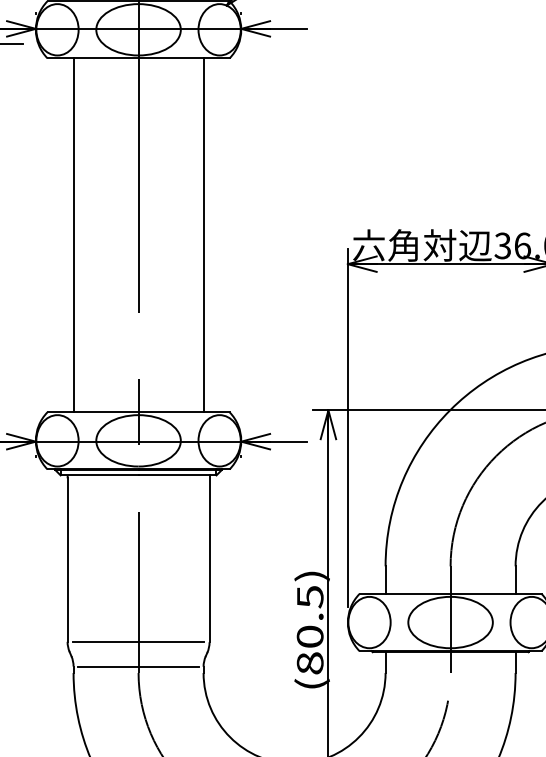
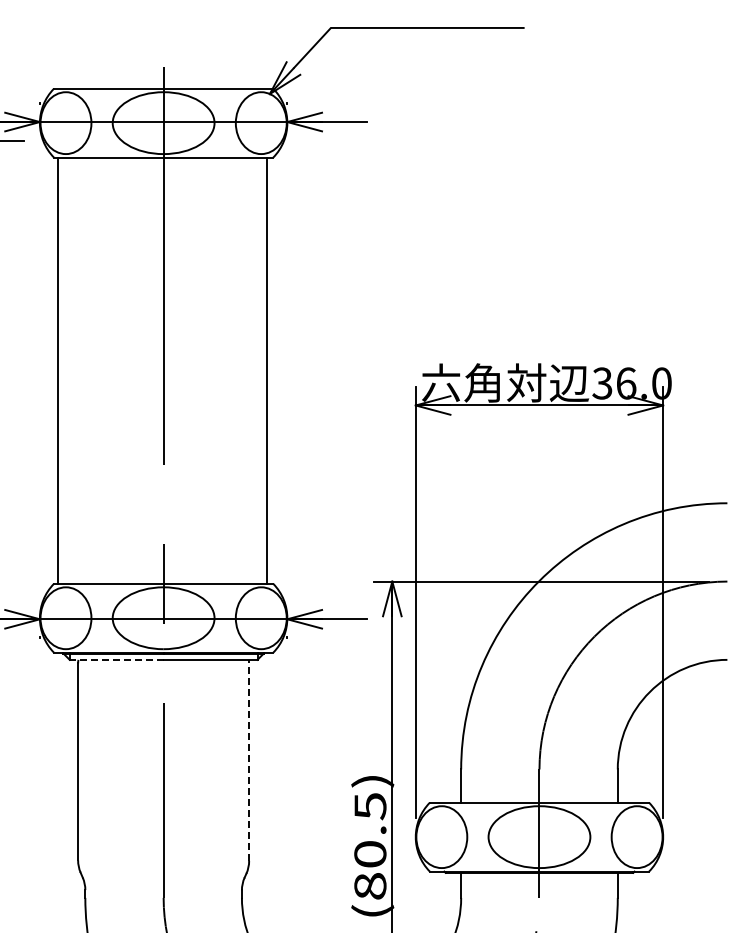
line: (73, 235) -> (58, 370), moved
line: (203, 235) -> (266, 370), moved
line: (99, 475) -> (116, 659), solid -> dashed
line: (209, 558) -> (249, 760), solid -> dashed
line: (138, 641) -> (163, 860), removed
line: (138, 666) -> (163, 890), removed

